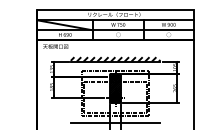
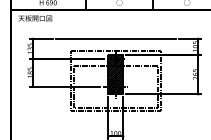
hatch: (115, 59) -> (115, 35), removed
line: (115, 123) -> (115, 121), removed

